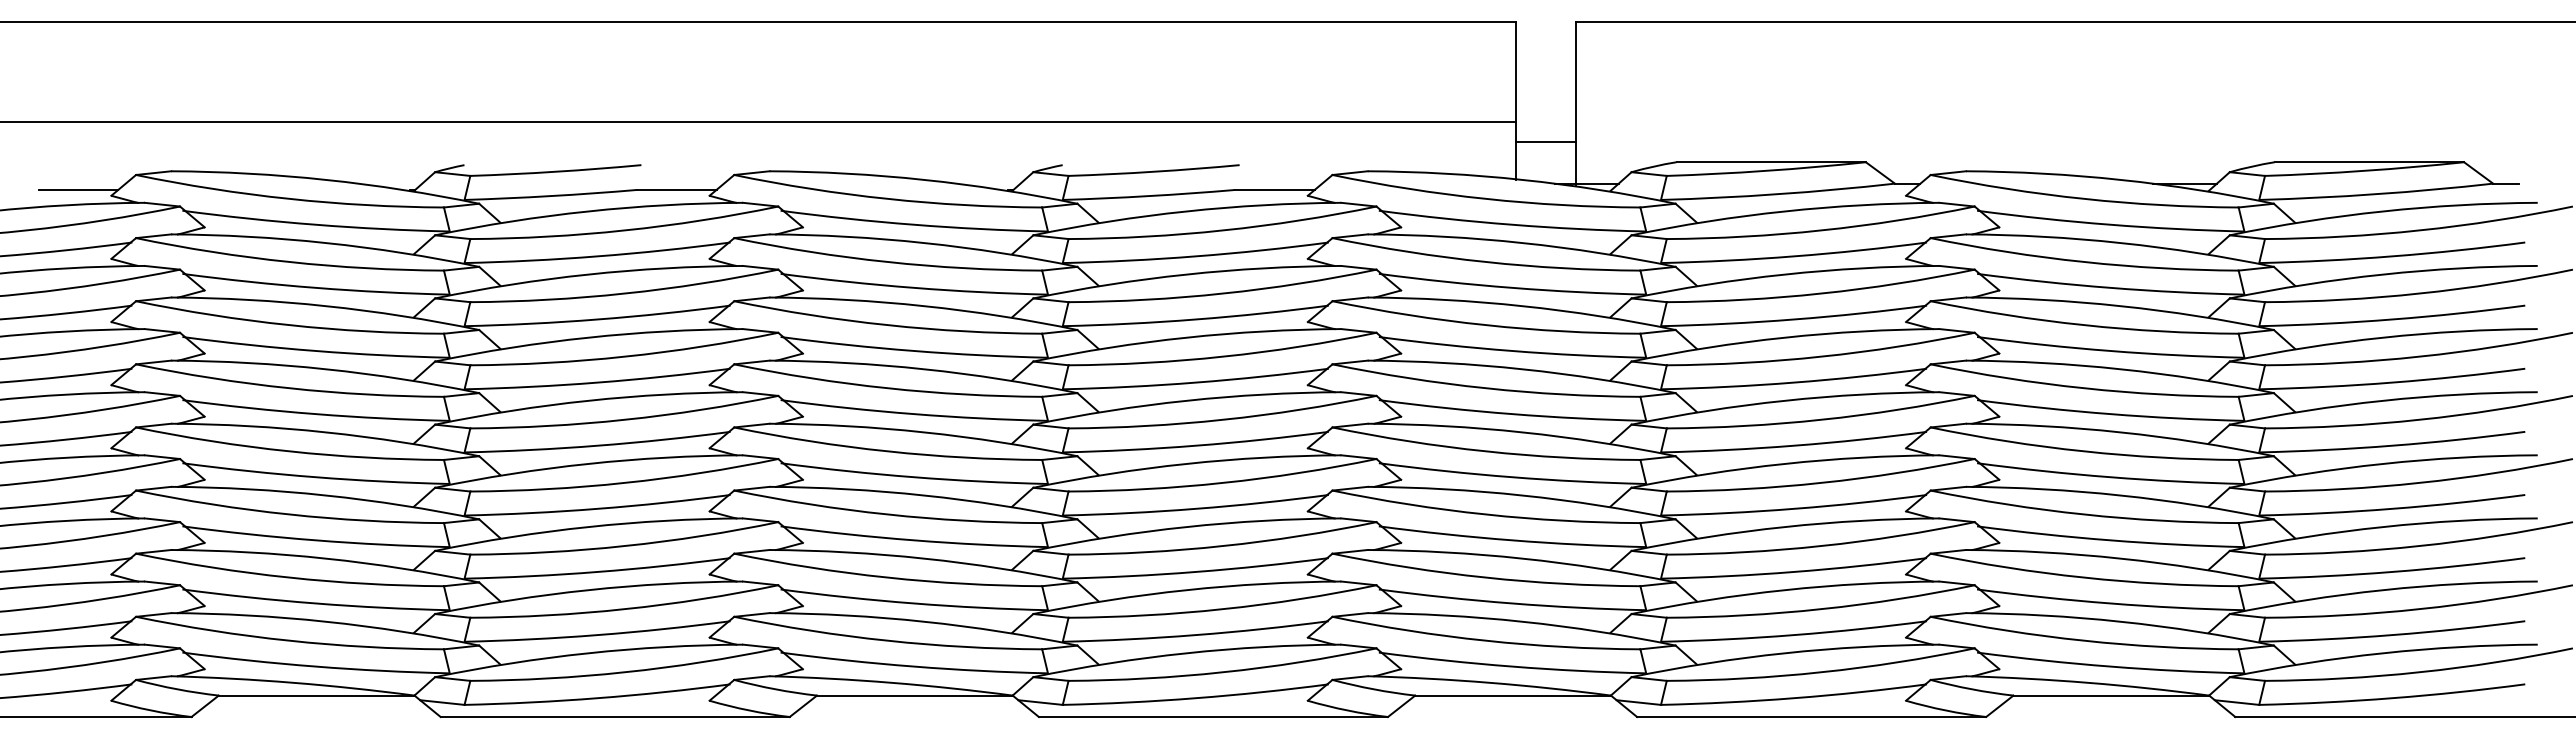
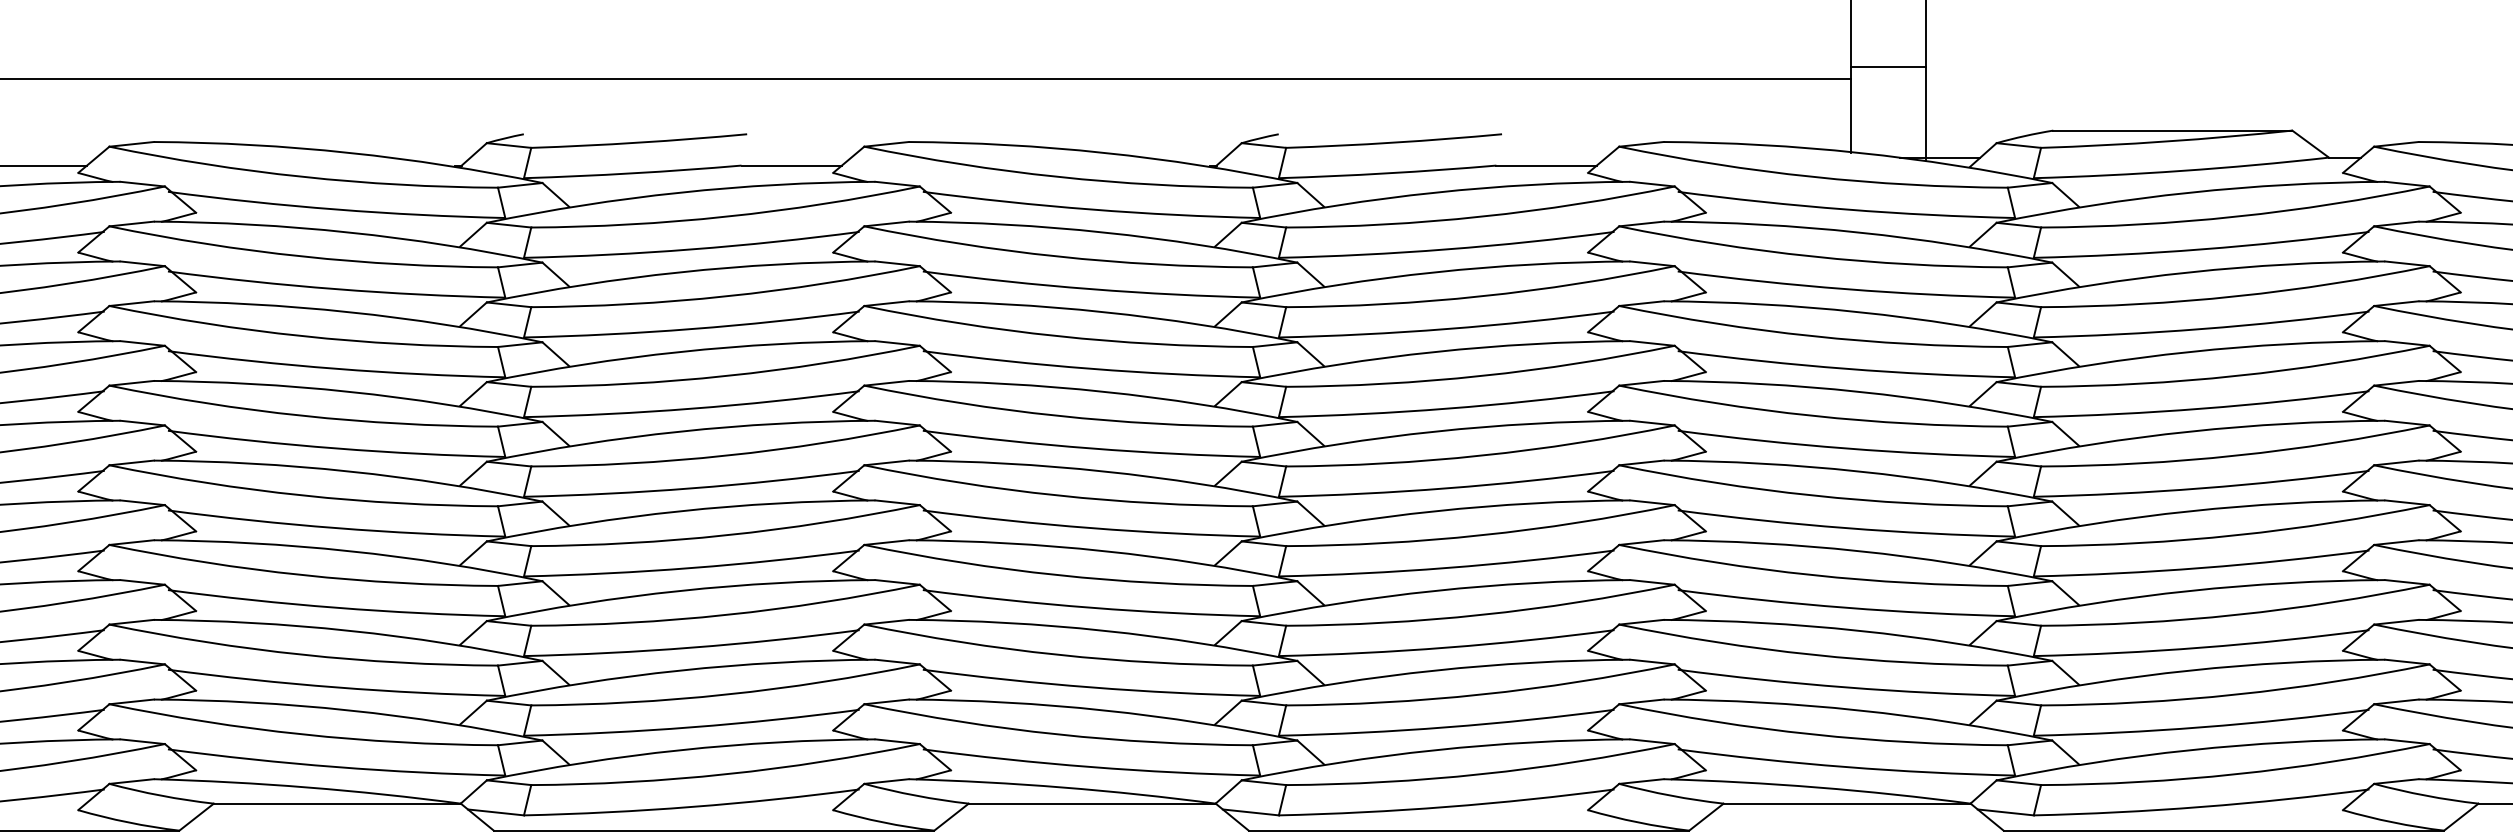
line: (1545, 141) -> (1888, 66), moved

